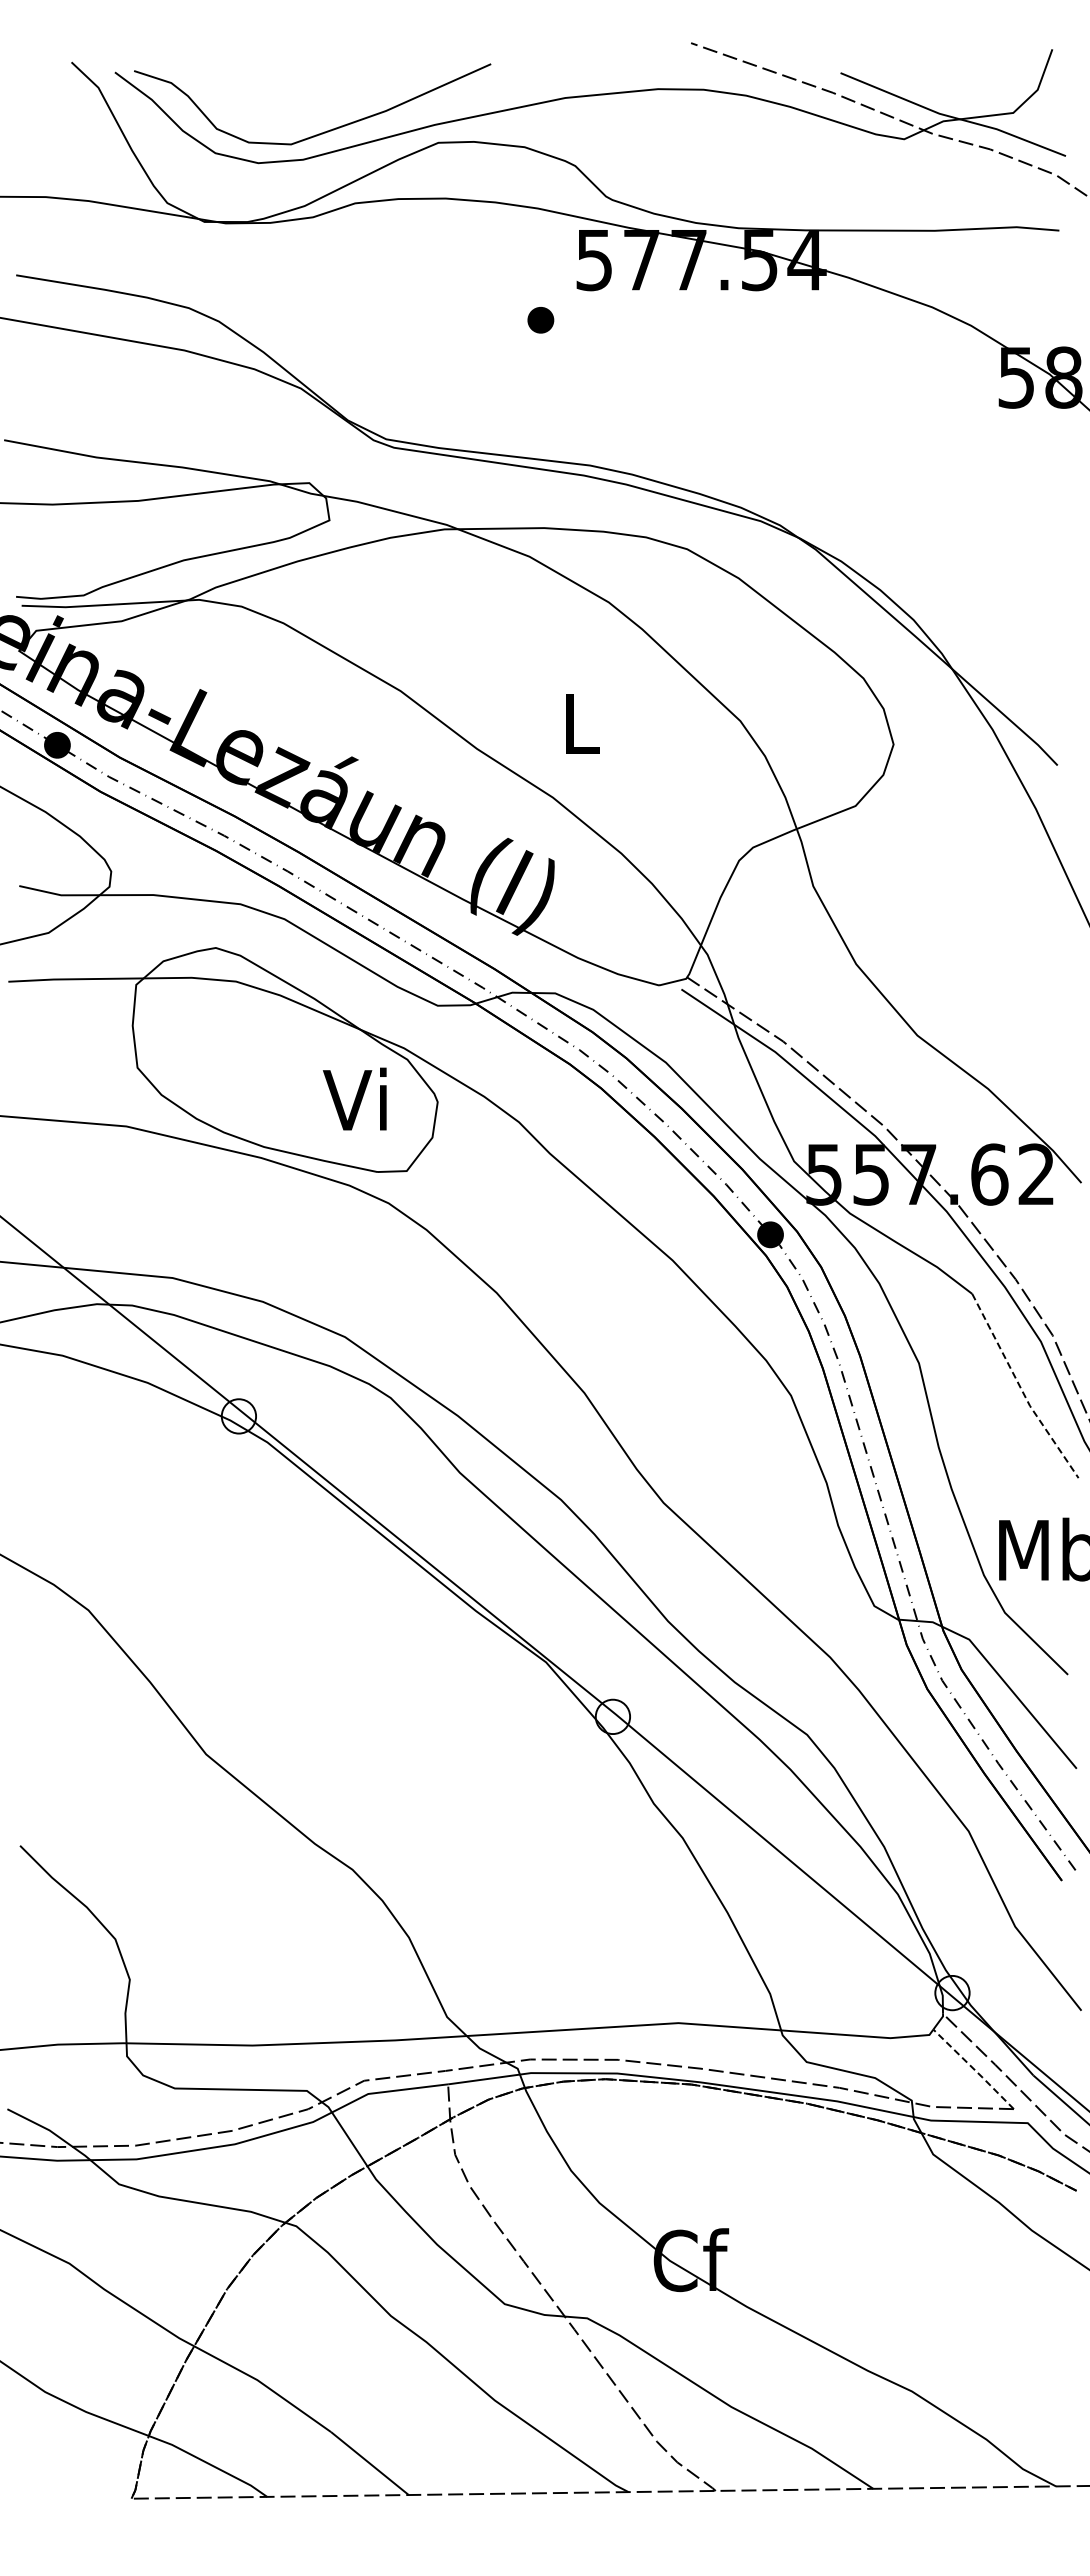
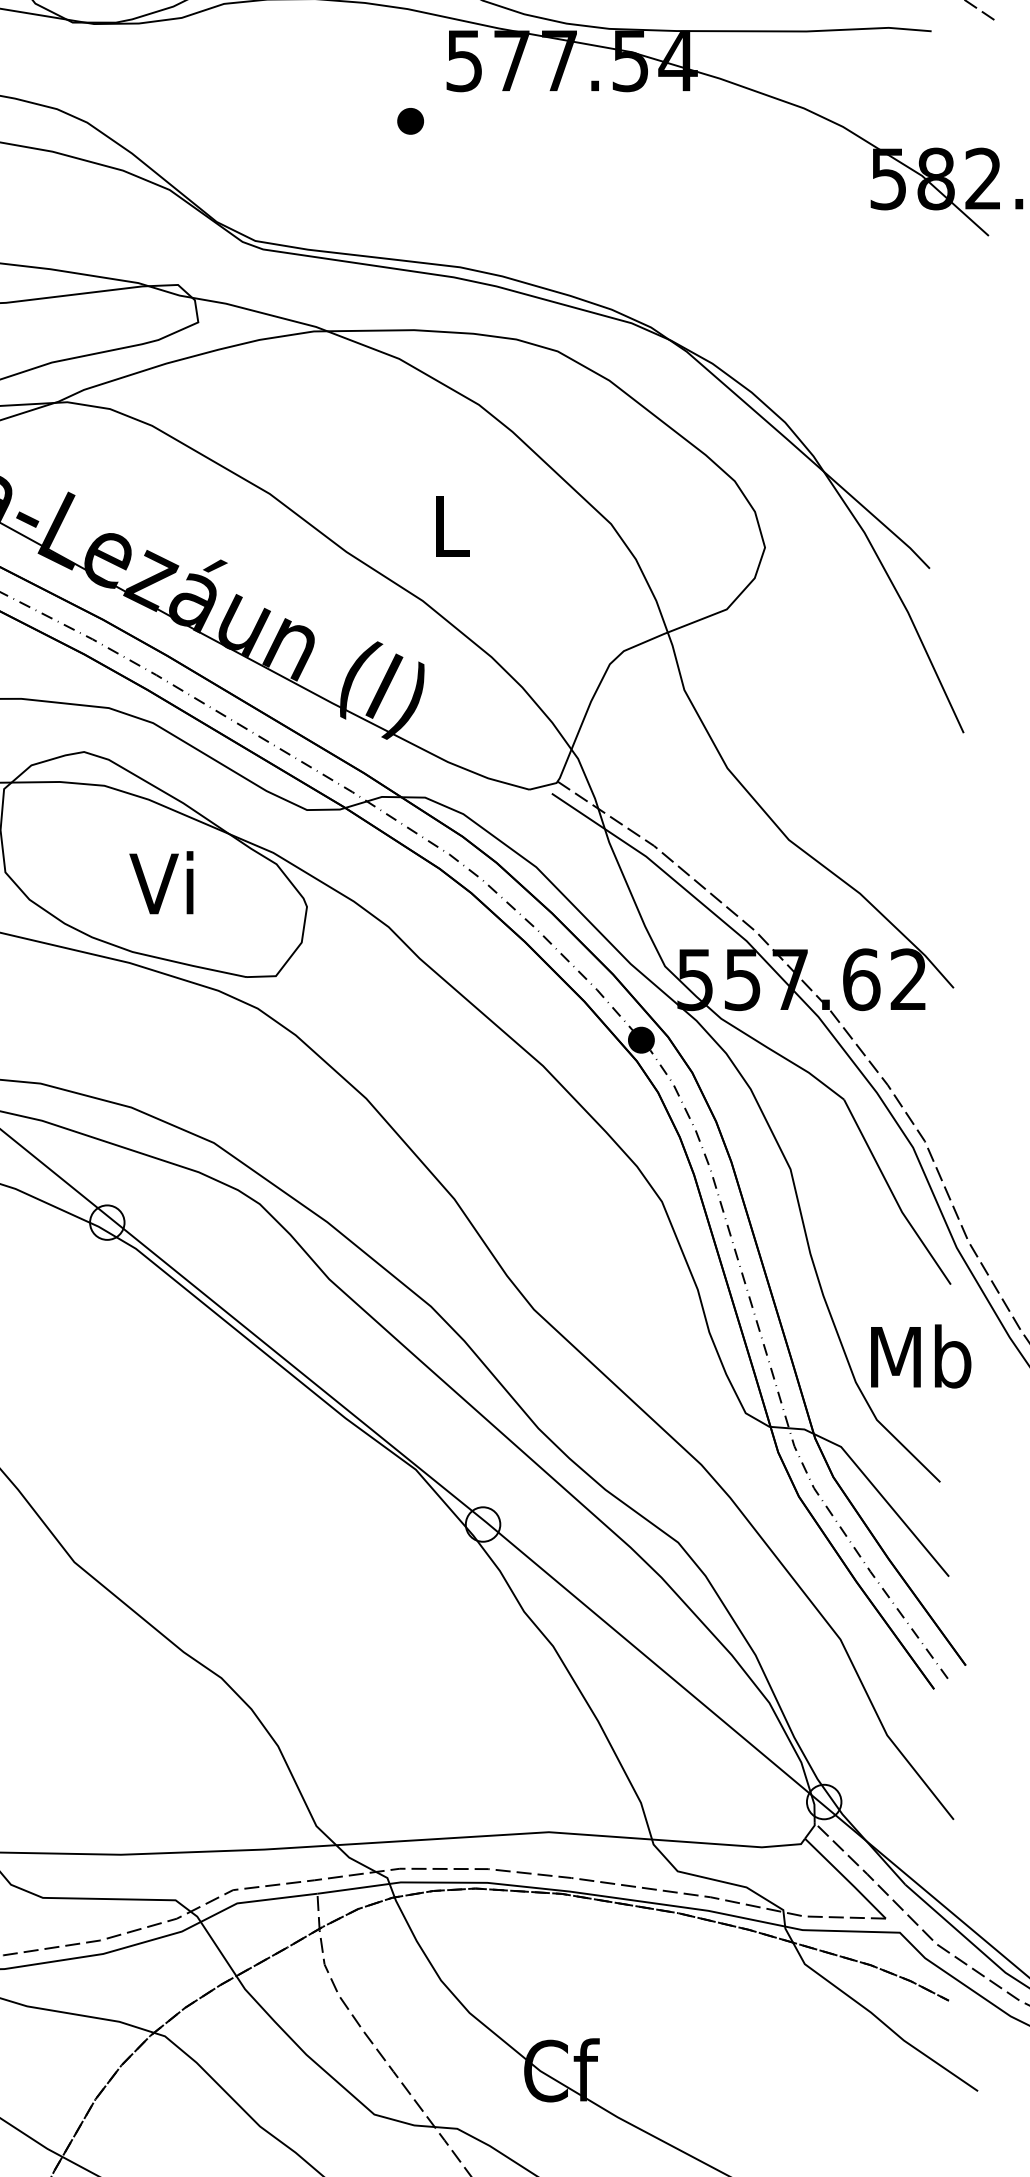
text: (354, 1098) -> (161, 882), moved
line: (1021, 1389) -> (893, 1195), dashed -> solid
line: (974, 2069) -> (846, 1878), dashed -> solid

